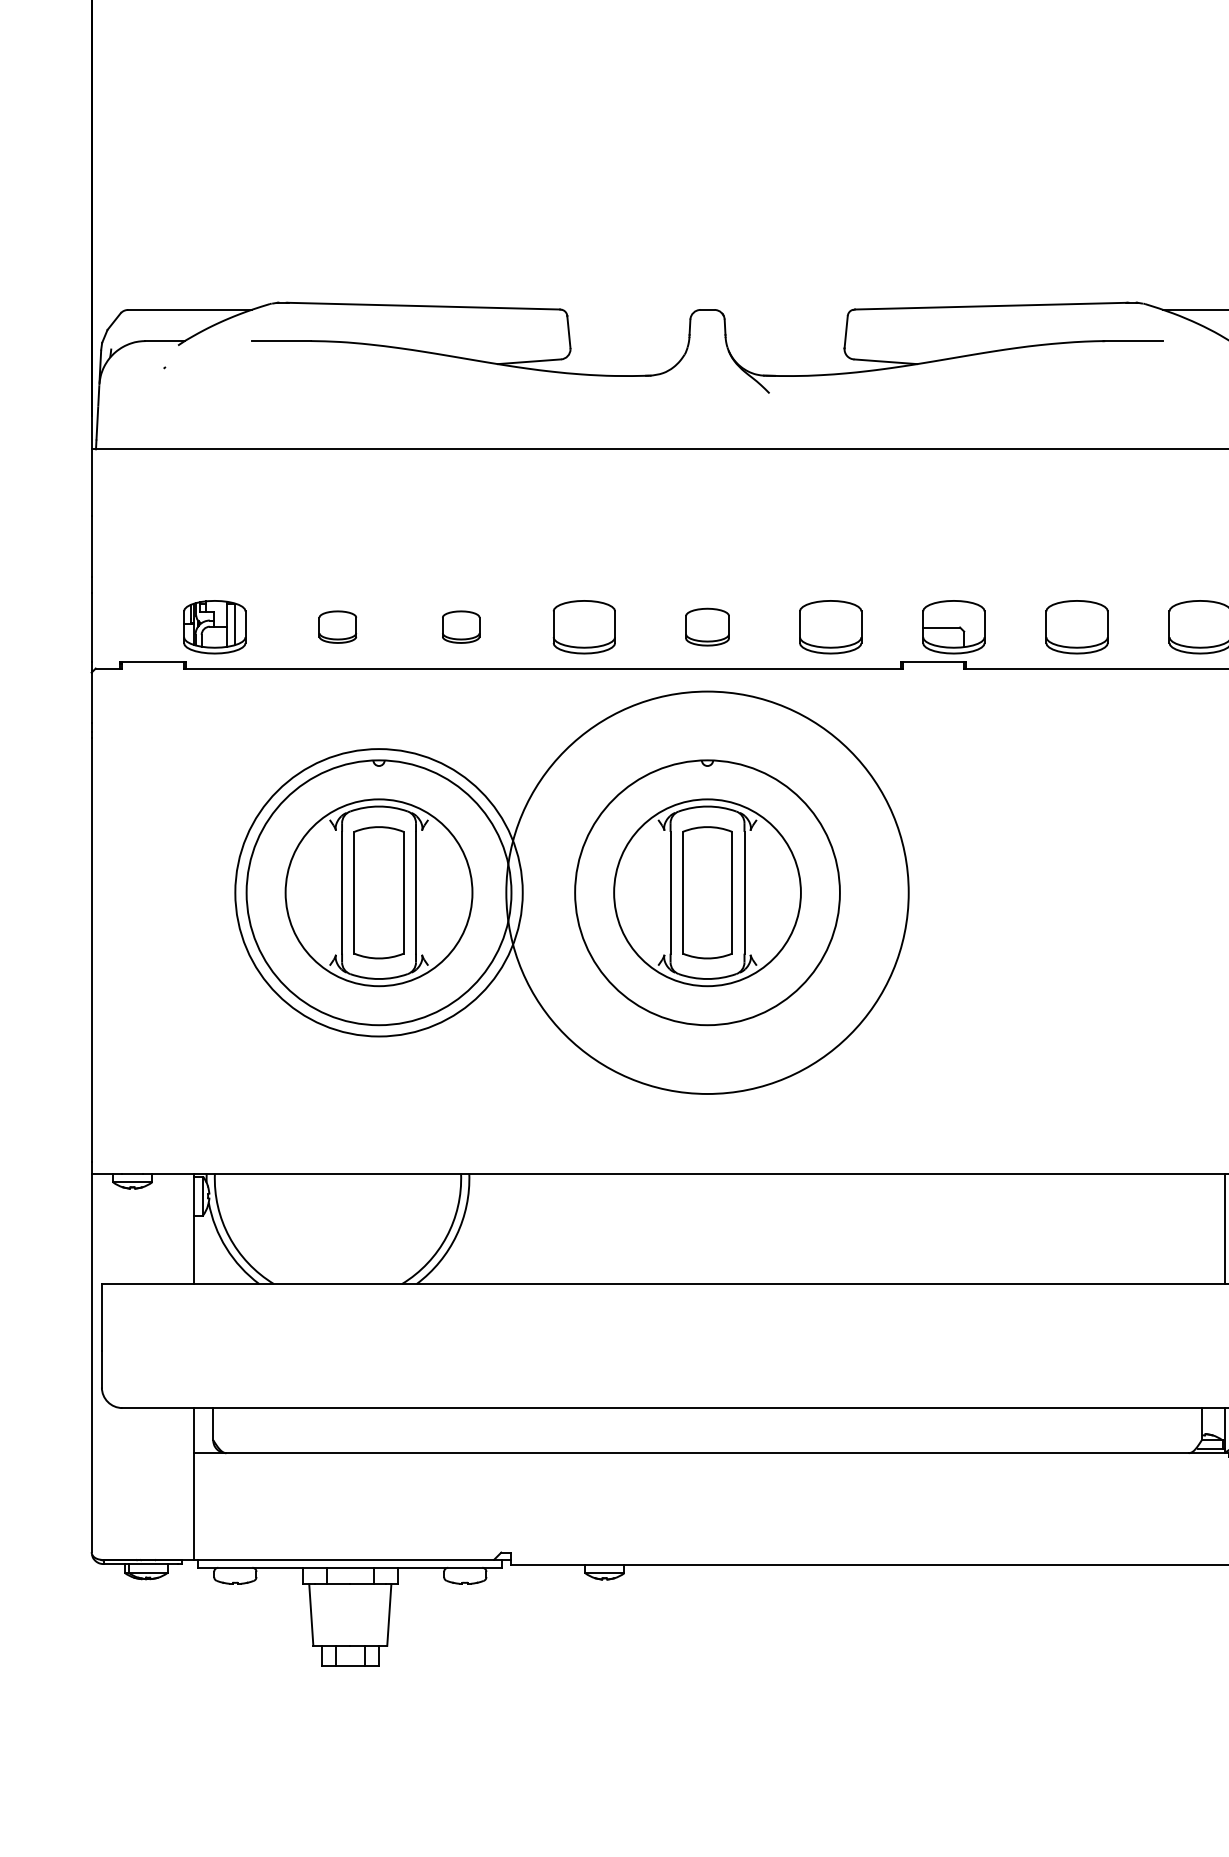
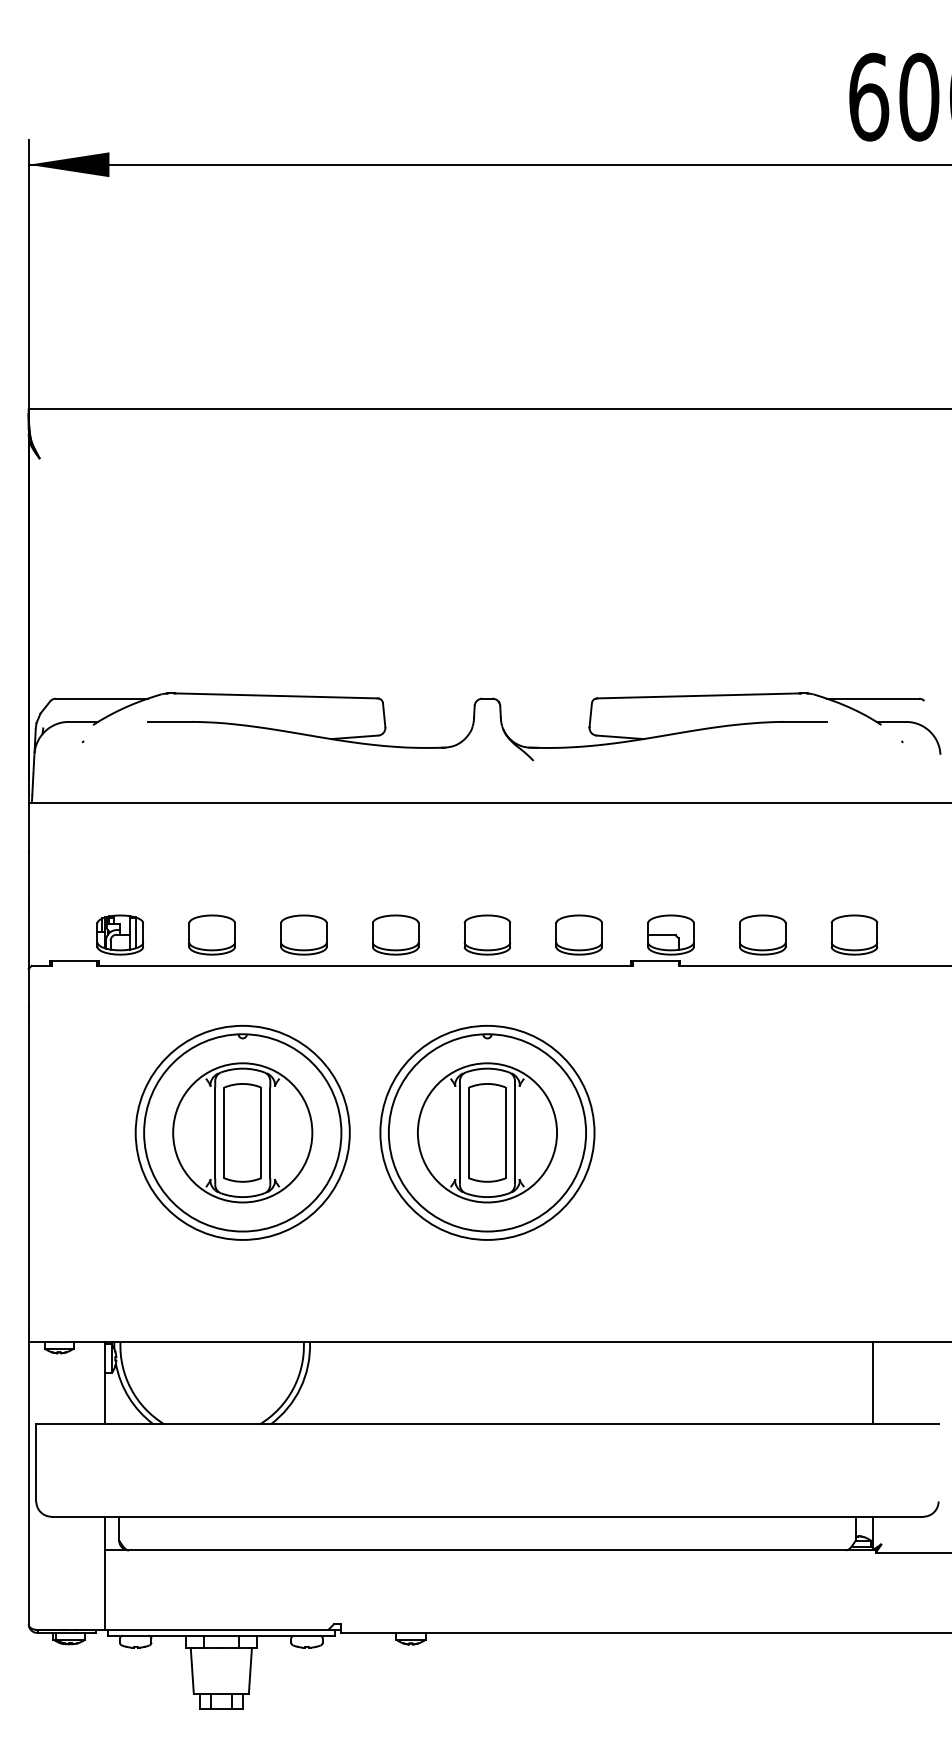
part: (337, 626) -> (211, 934), size x1.67
part: (460, 626) -> (303, 934), size x1.67
part: (707, 626) -> (487, 934), size x1.43
circle: (707, 892) -> (487, 1132), size x0.71

